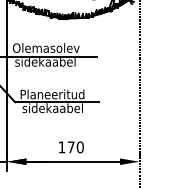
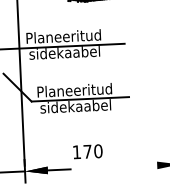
text: (45, 47) -> (64, 35), Olemasolev -> Planeeritud
text: (71, 147) -> (88, 151), moved
line: (73, 161) -> (102, 167), removed

